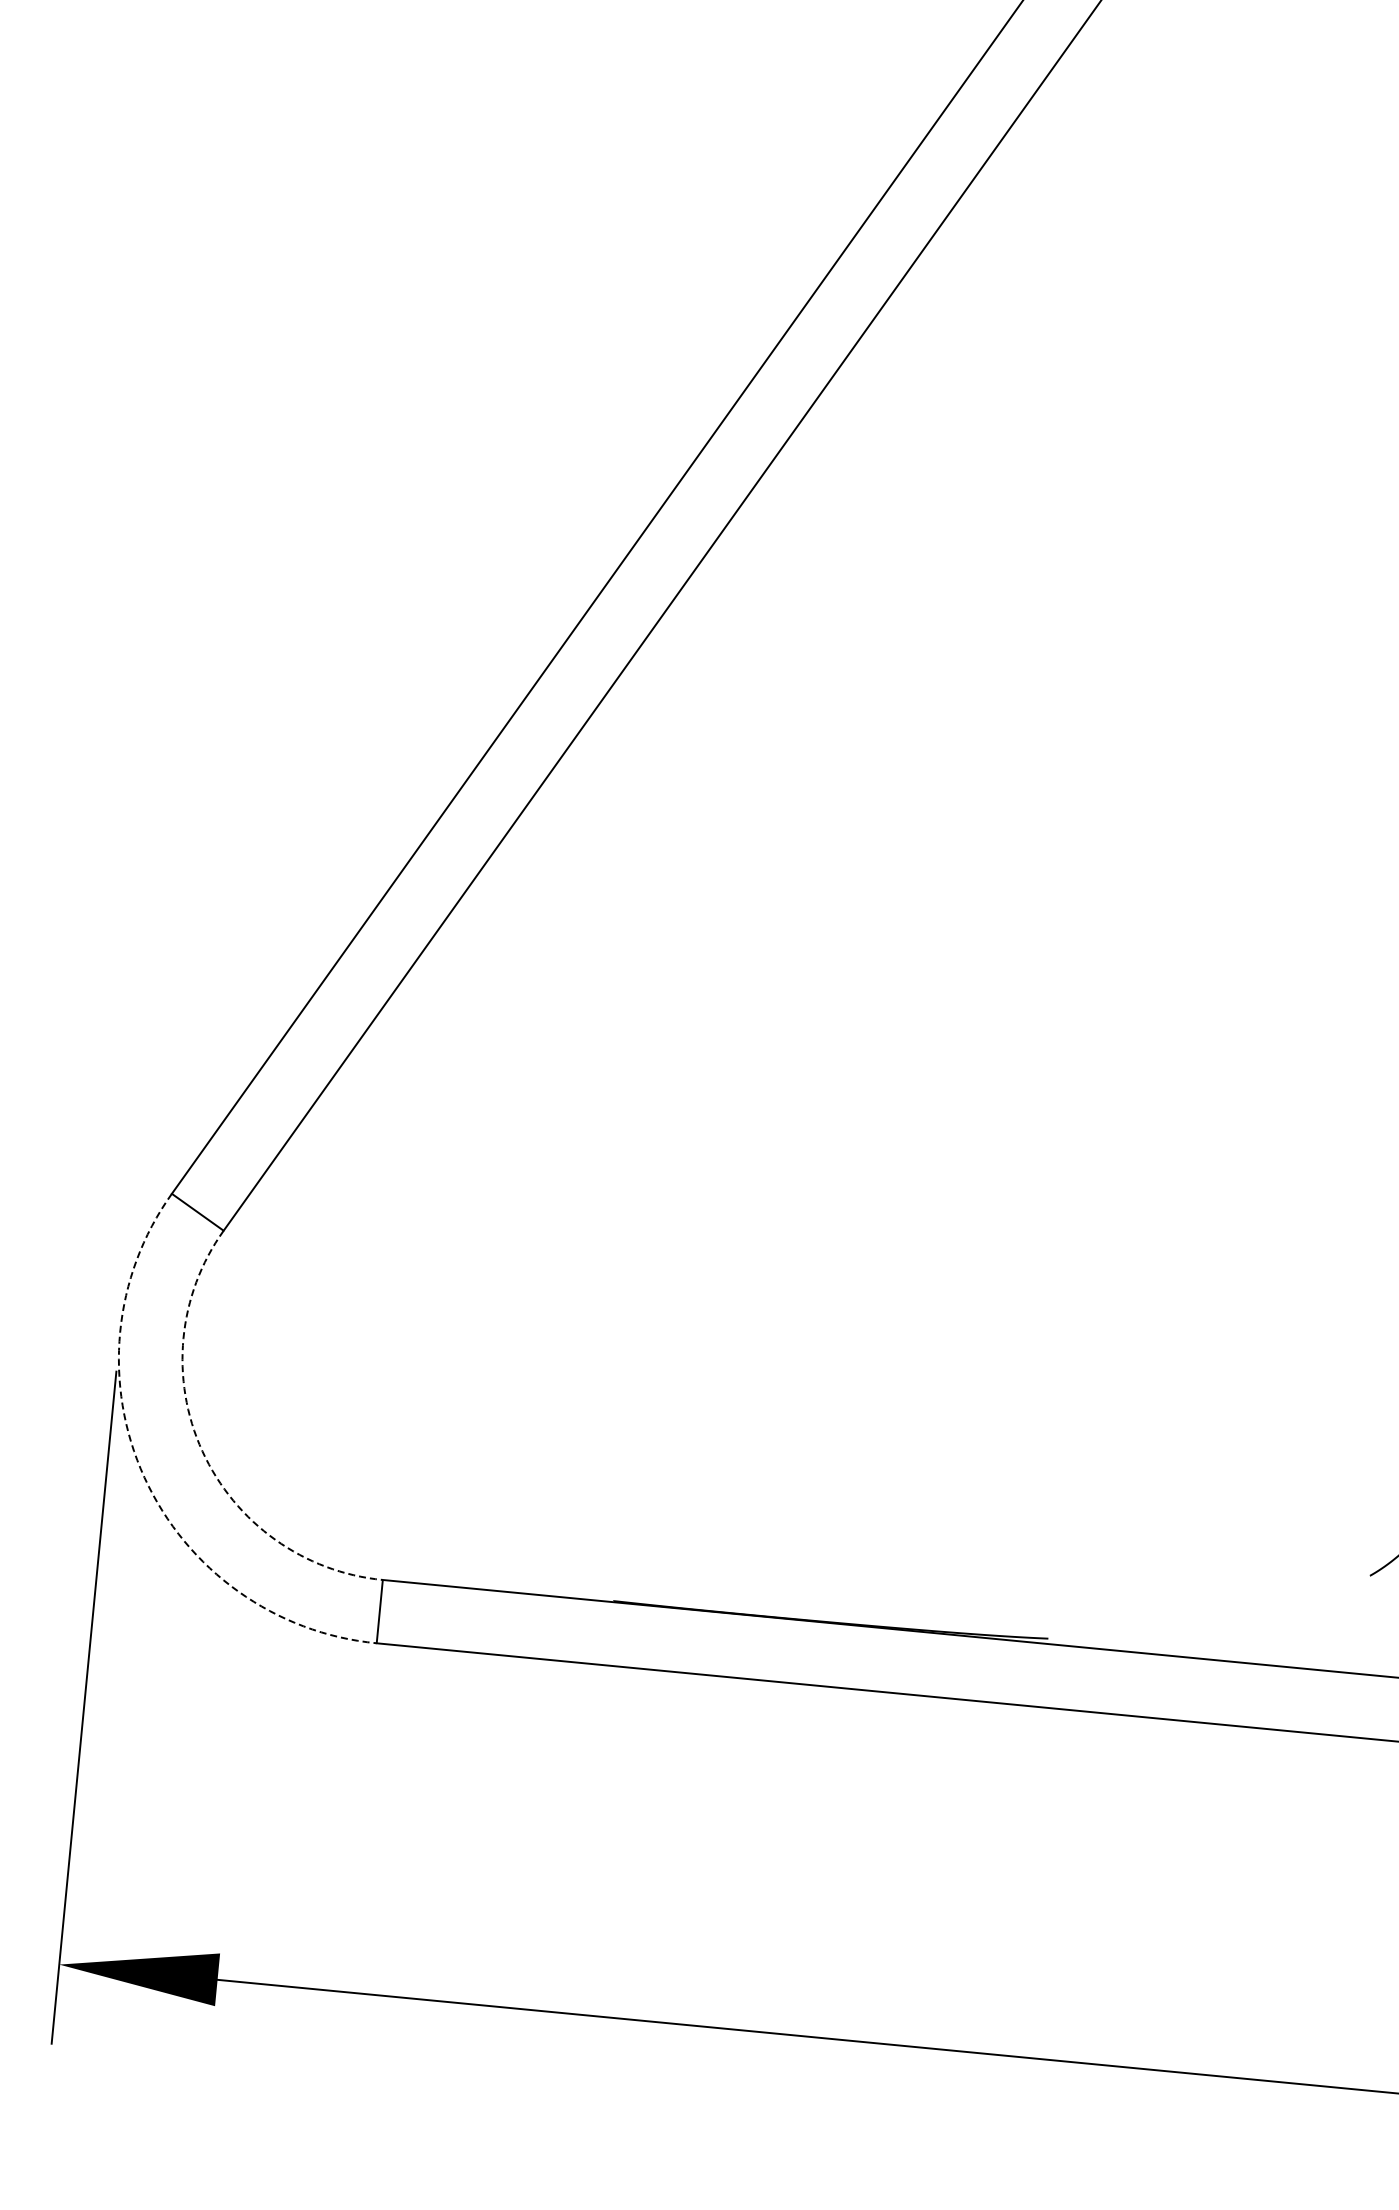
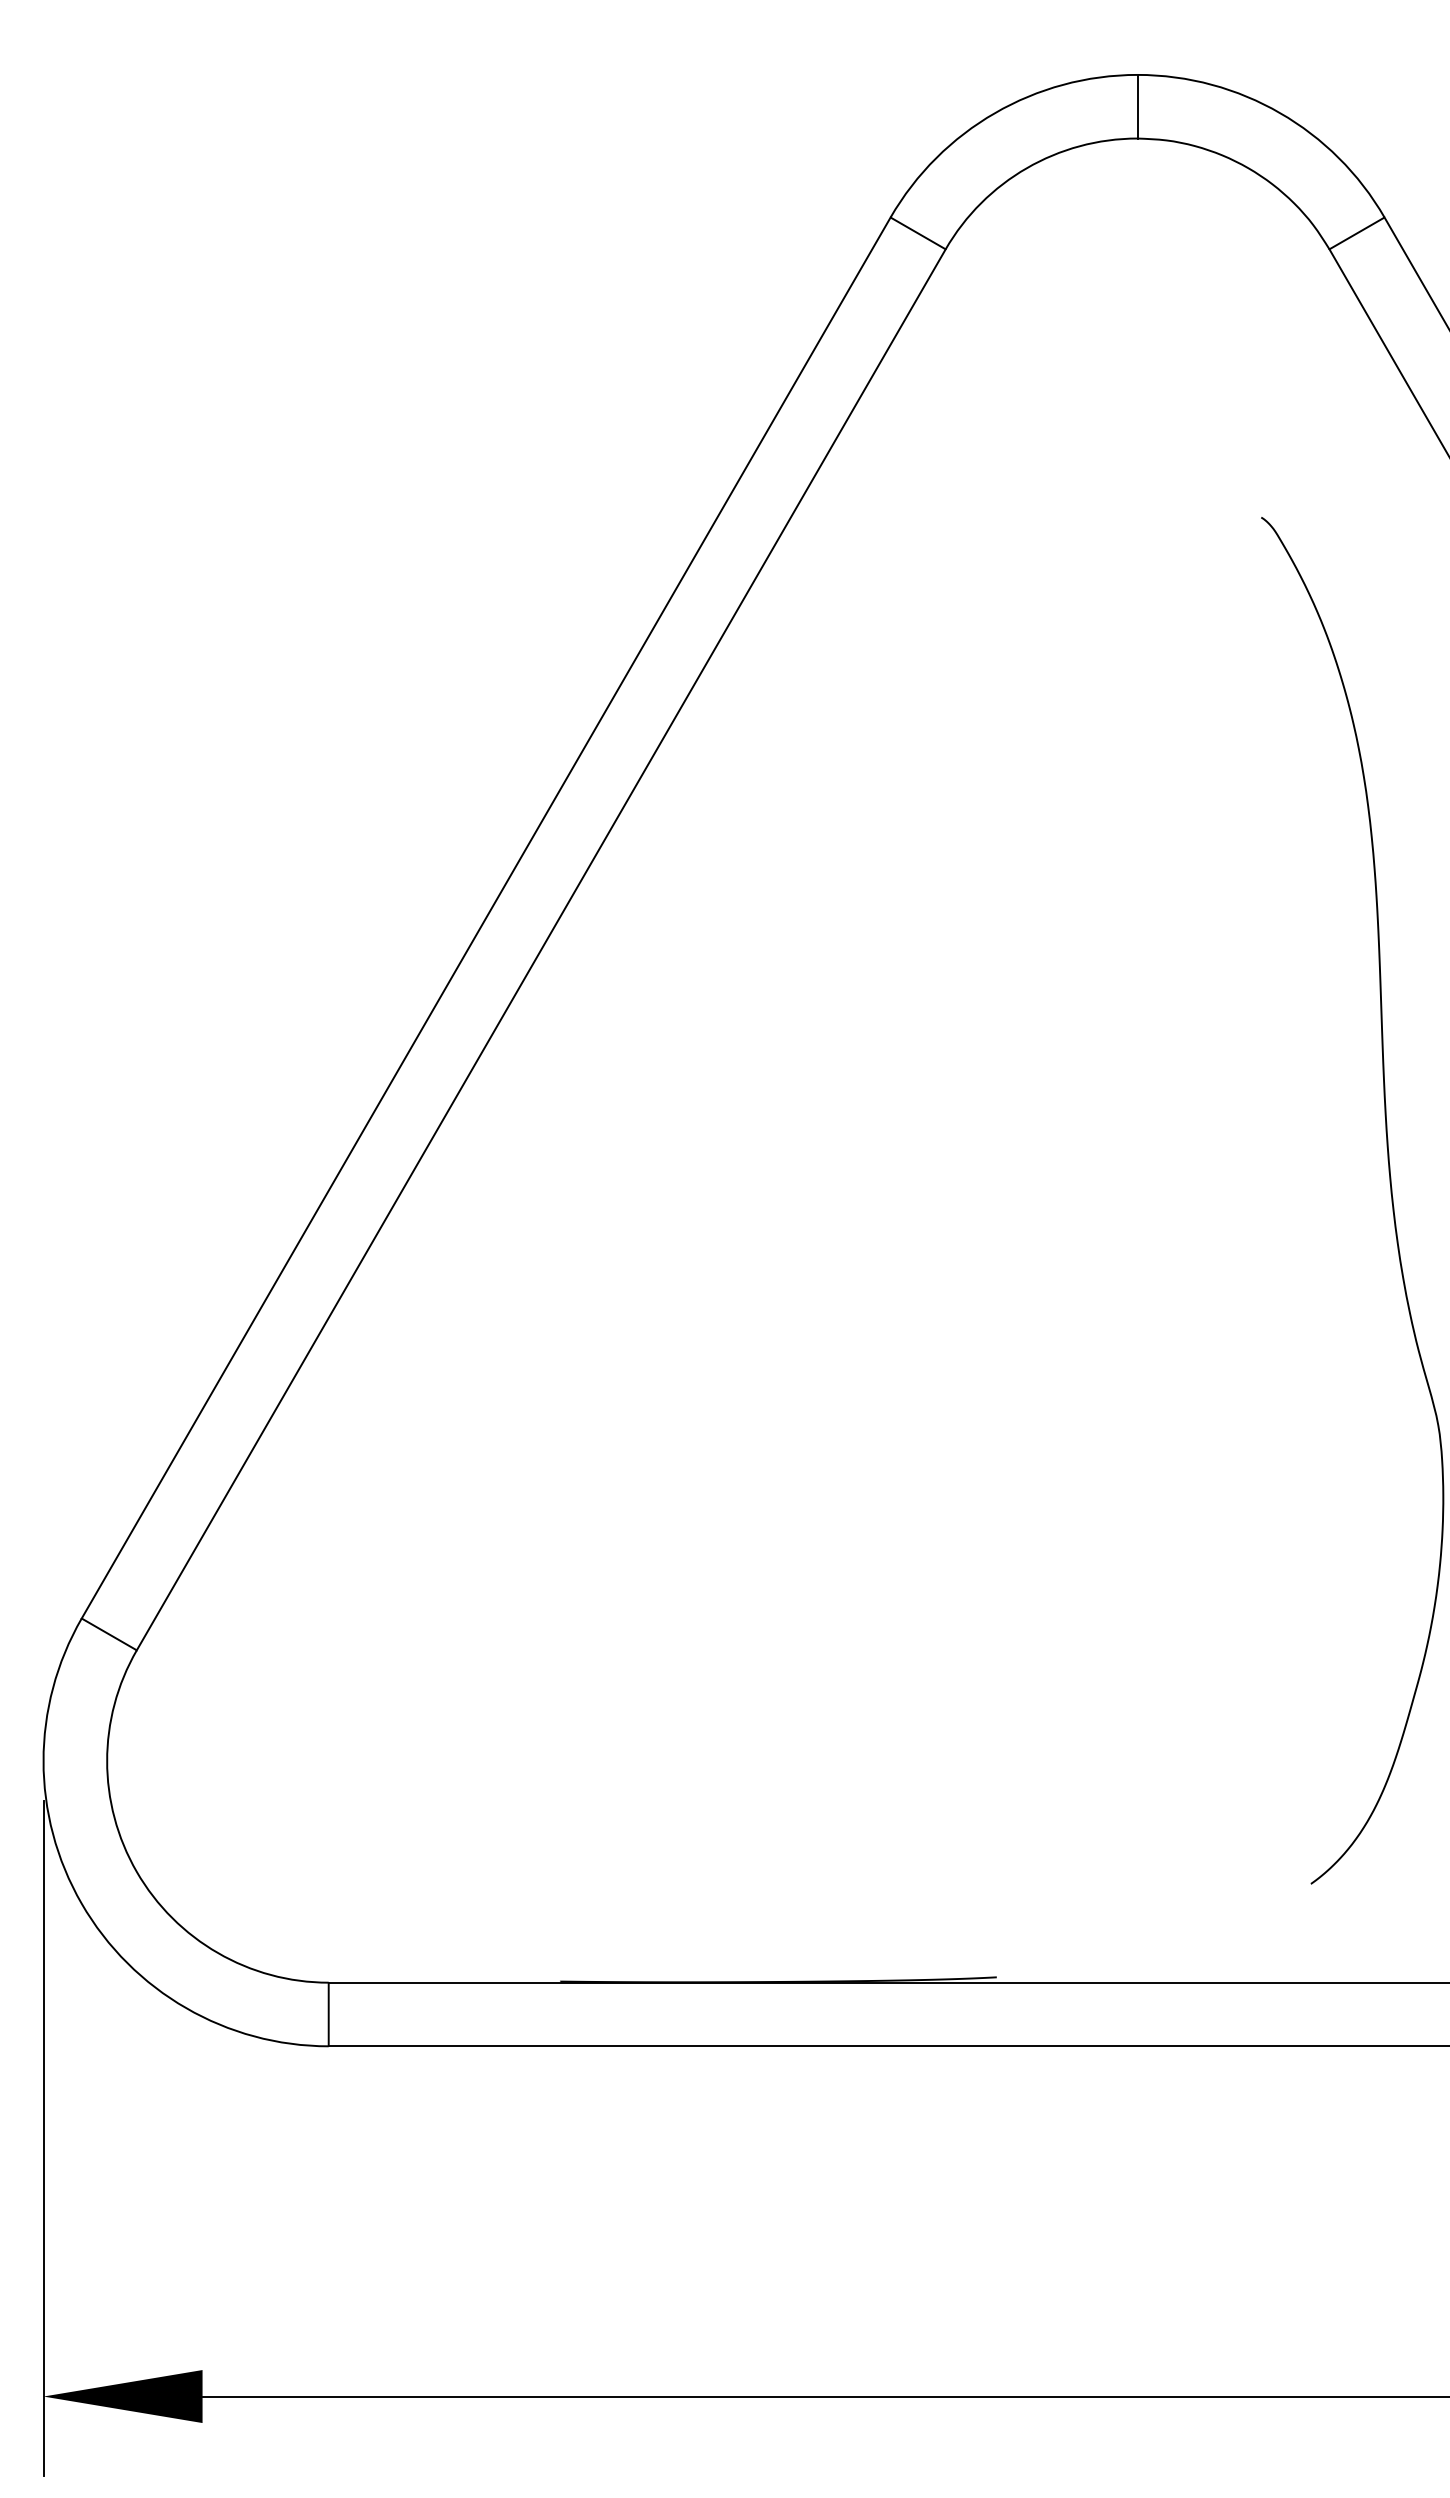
arc: (202, 1450) -> (136, 1871), dashed -> solid
arc: (144, 1477) -> (81, 1903), dashed -> solid

